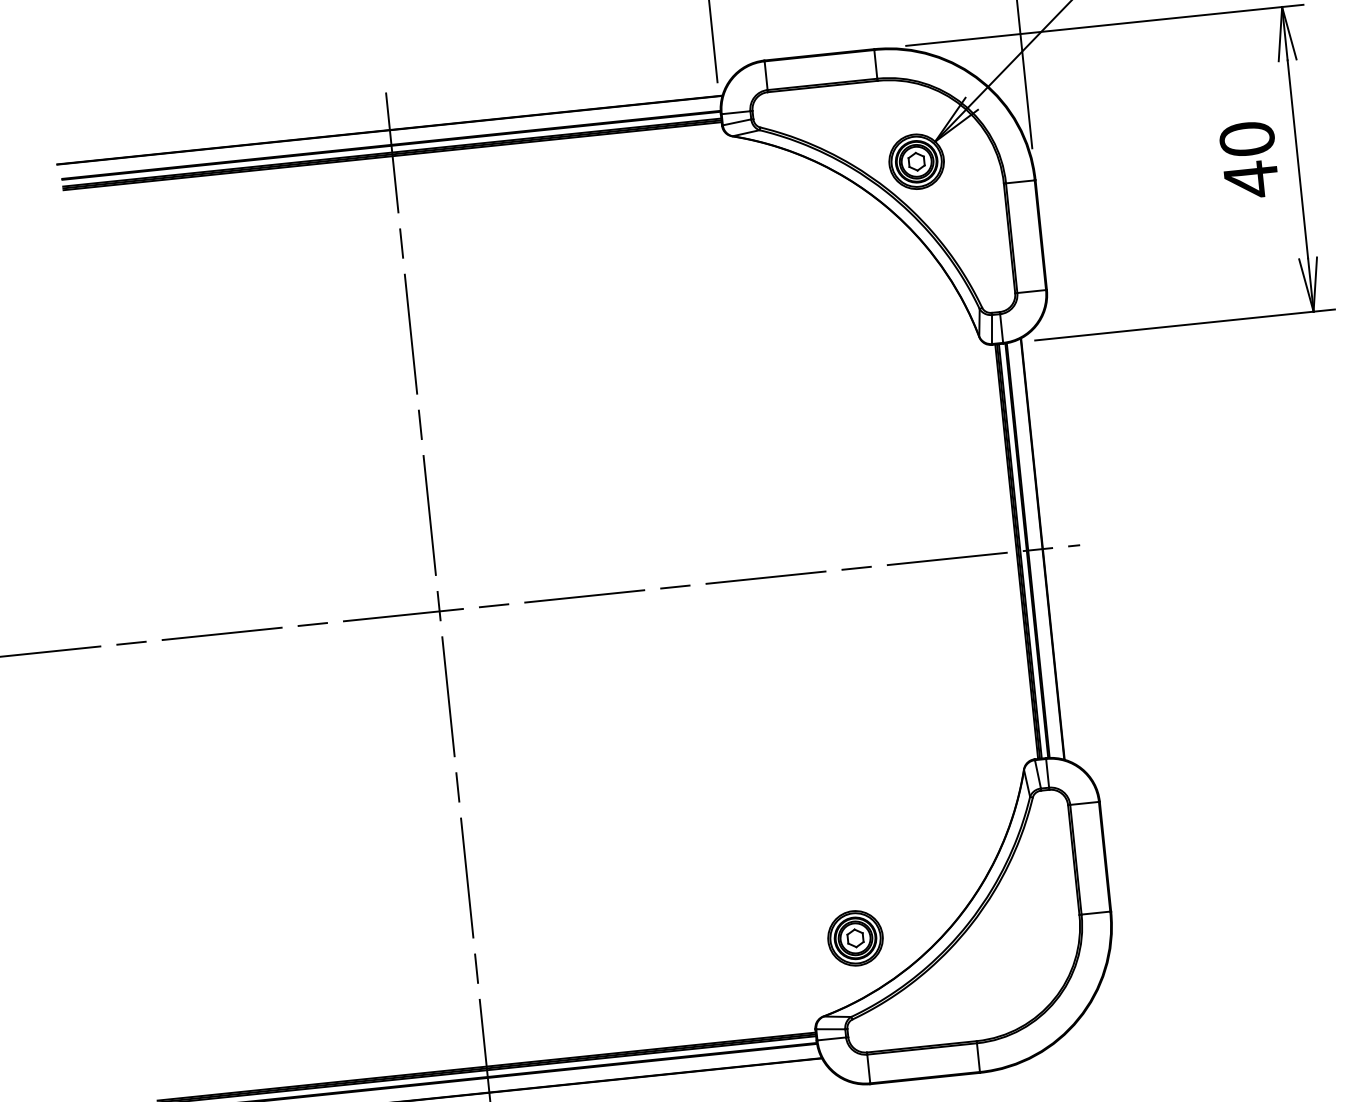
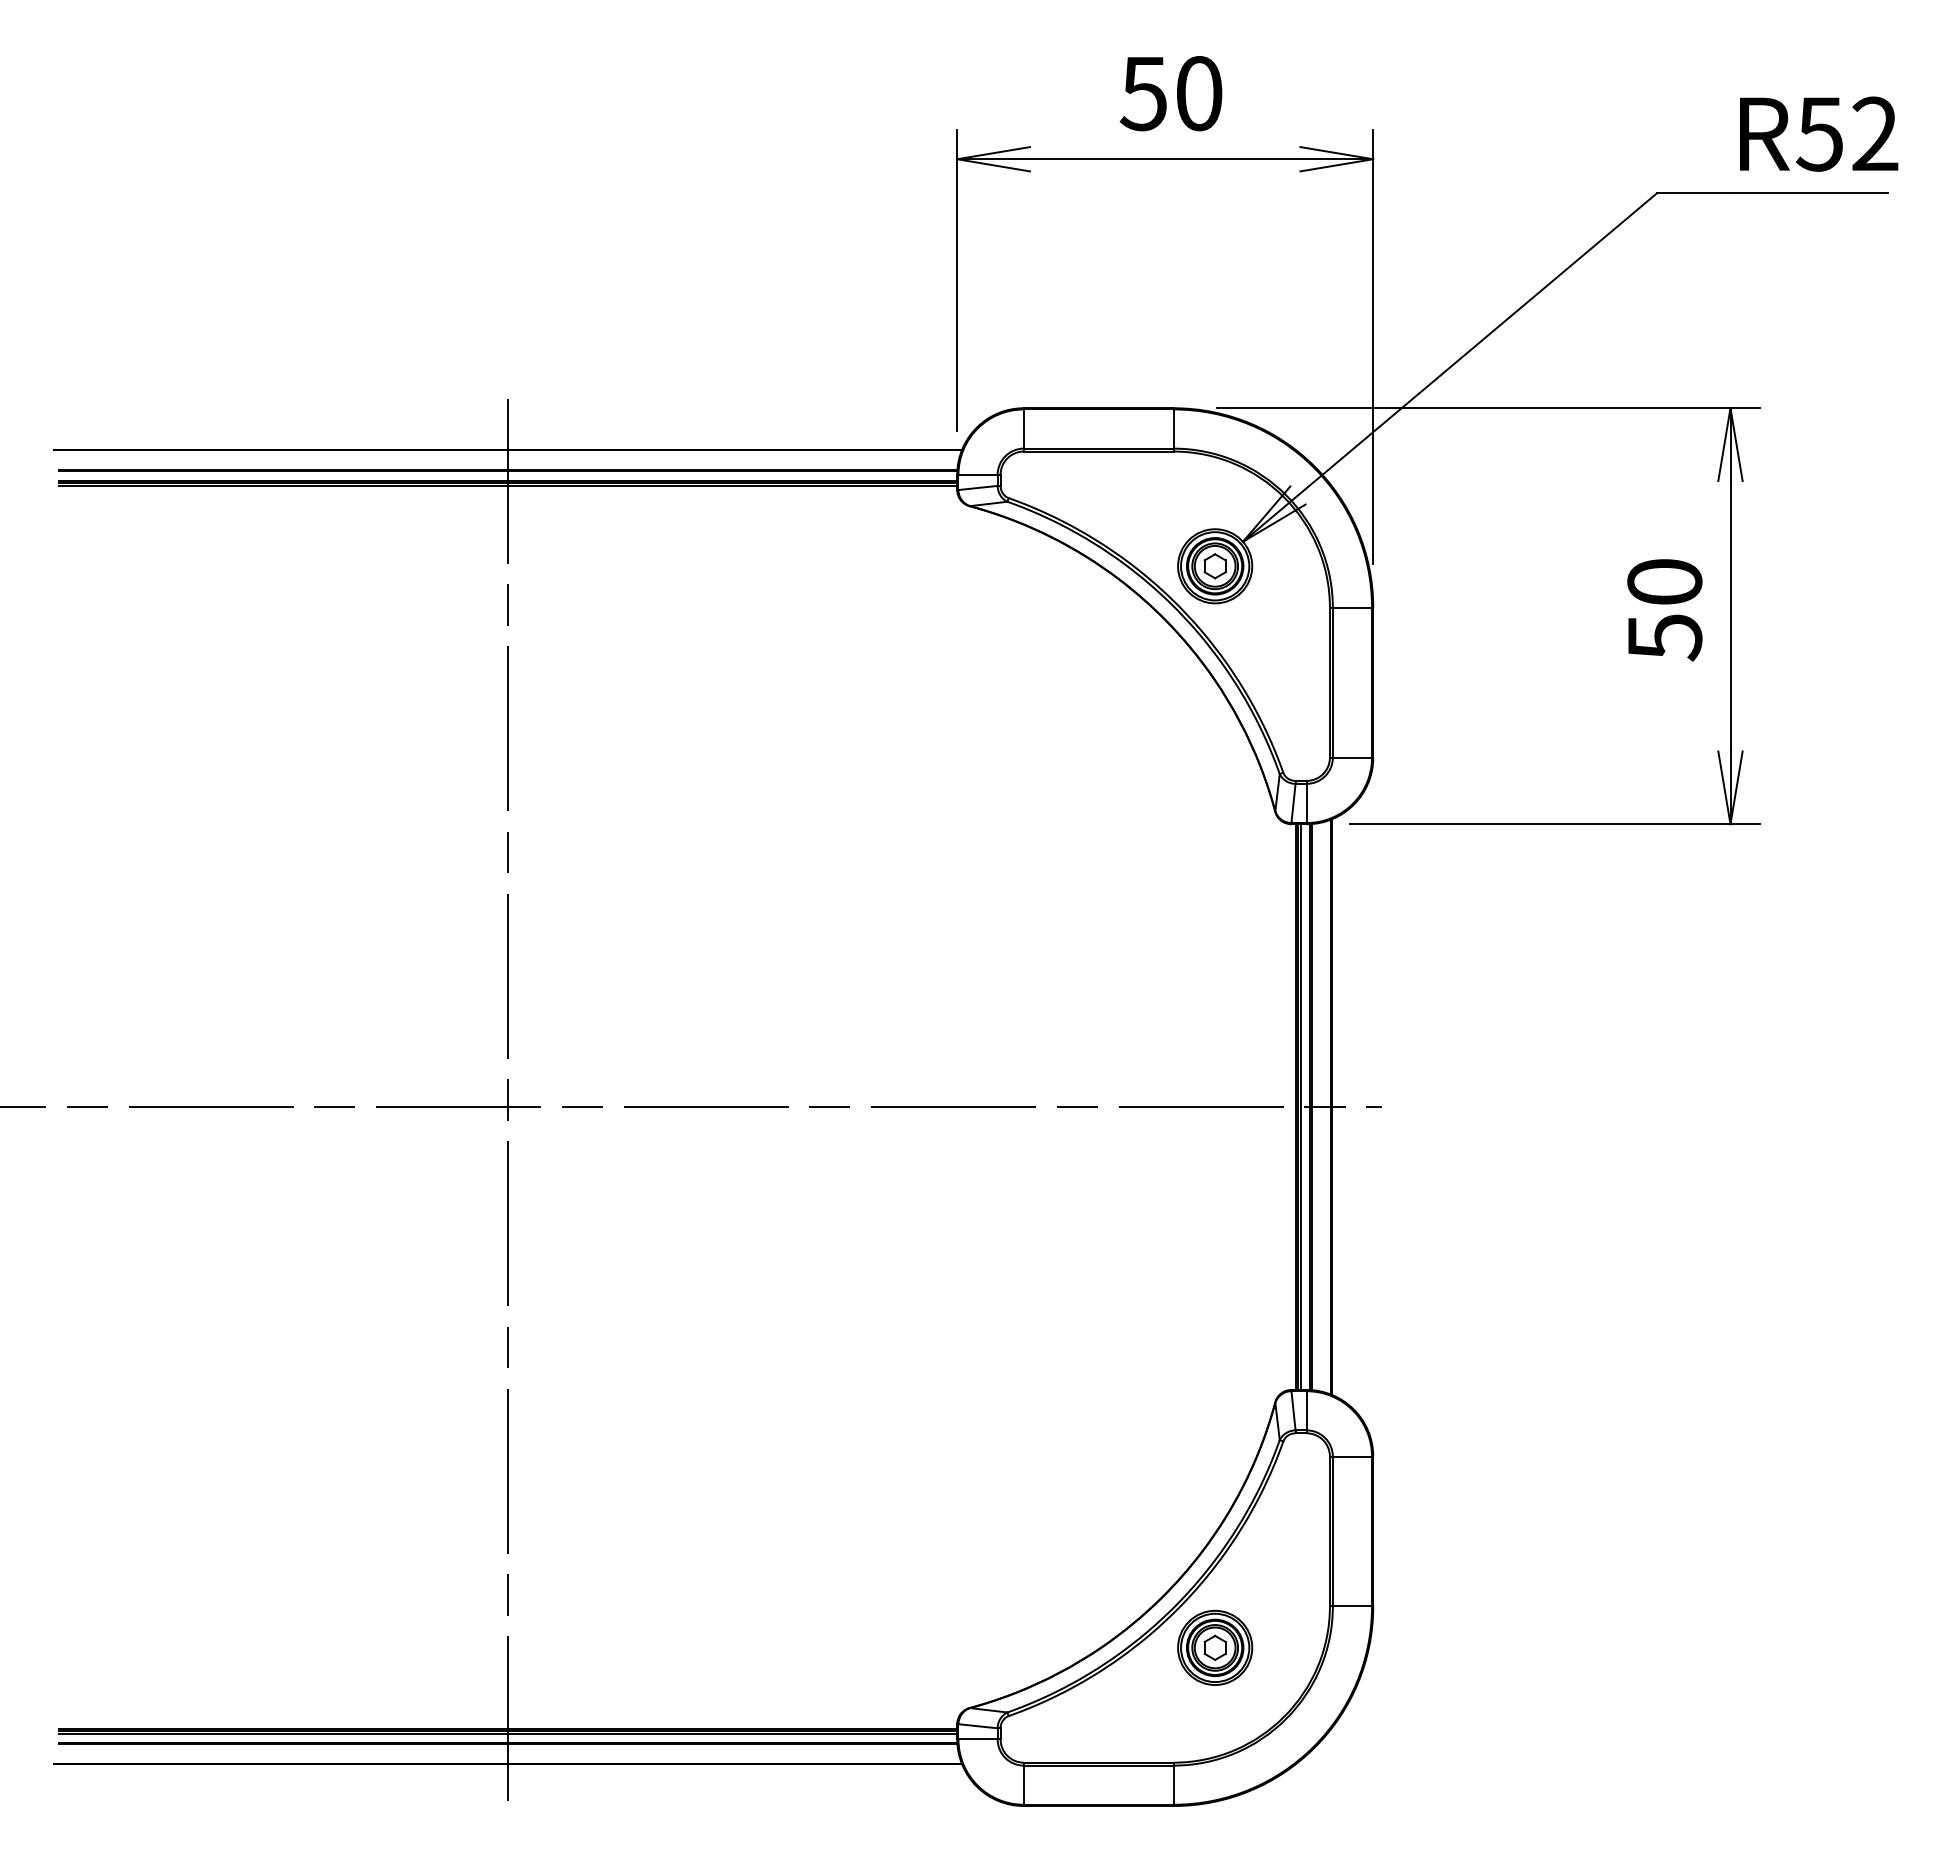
text: (1251, 179) -> (1665, 637), 40 -> 50
part: (855, 938) -> (1215, 1647), moved

